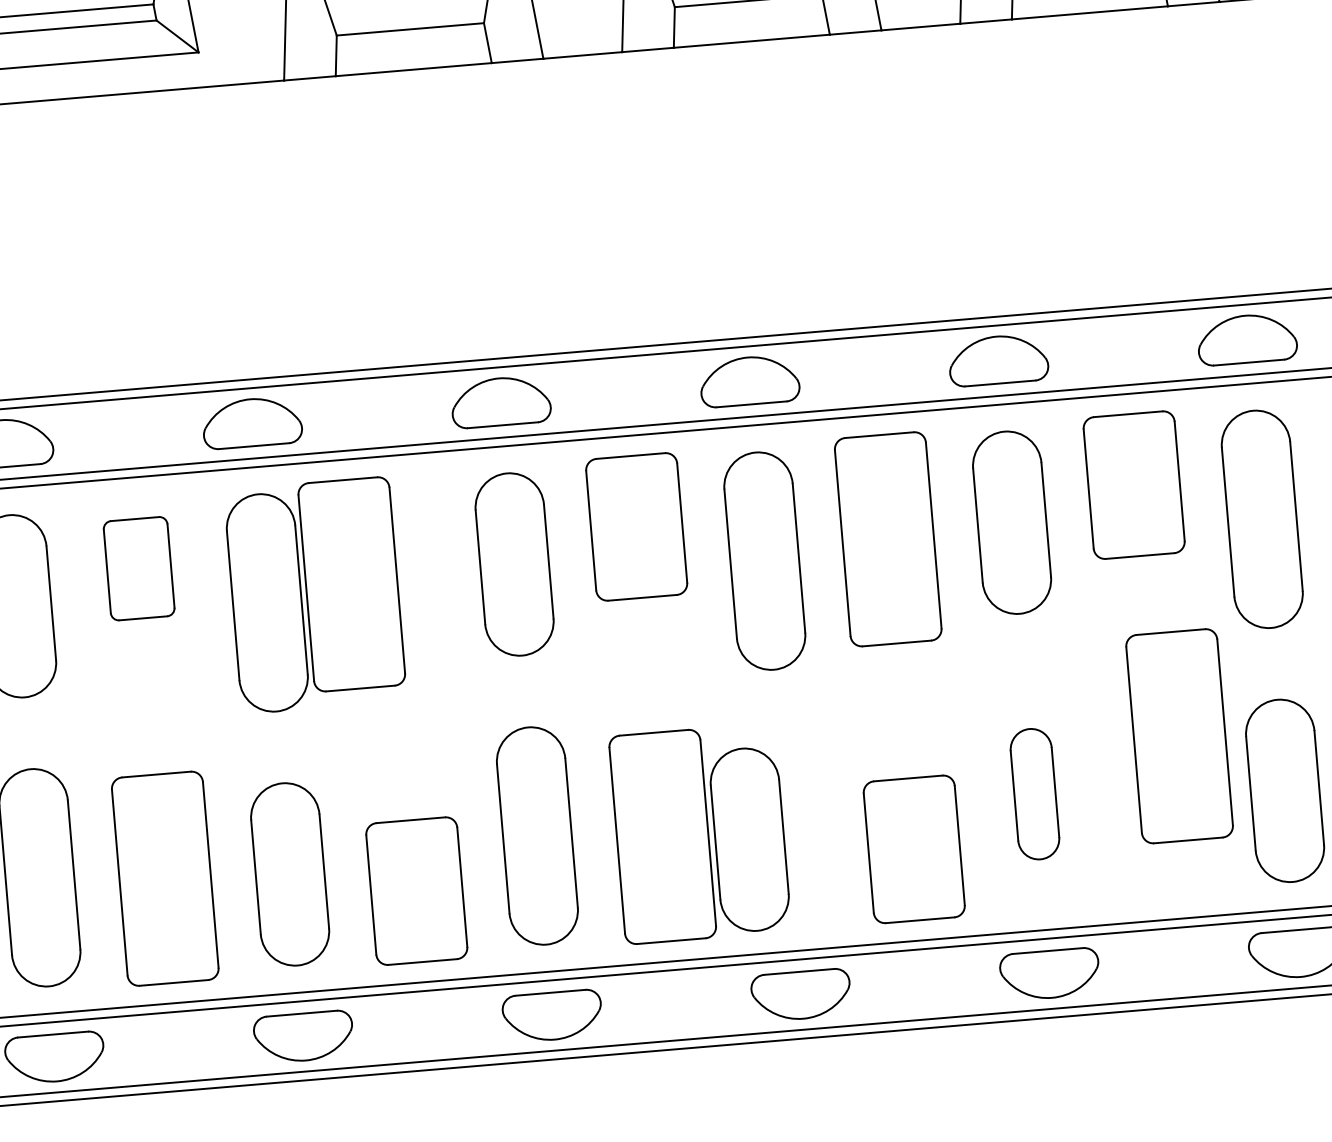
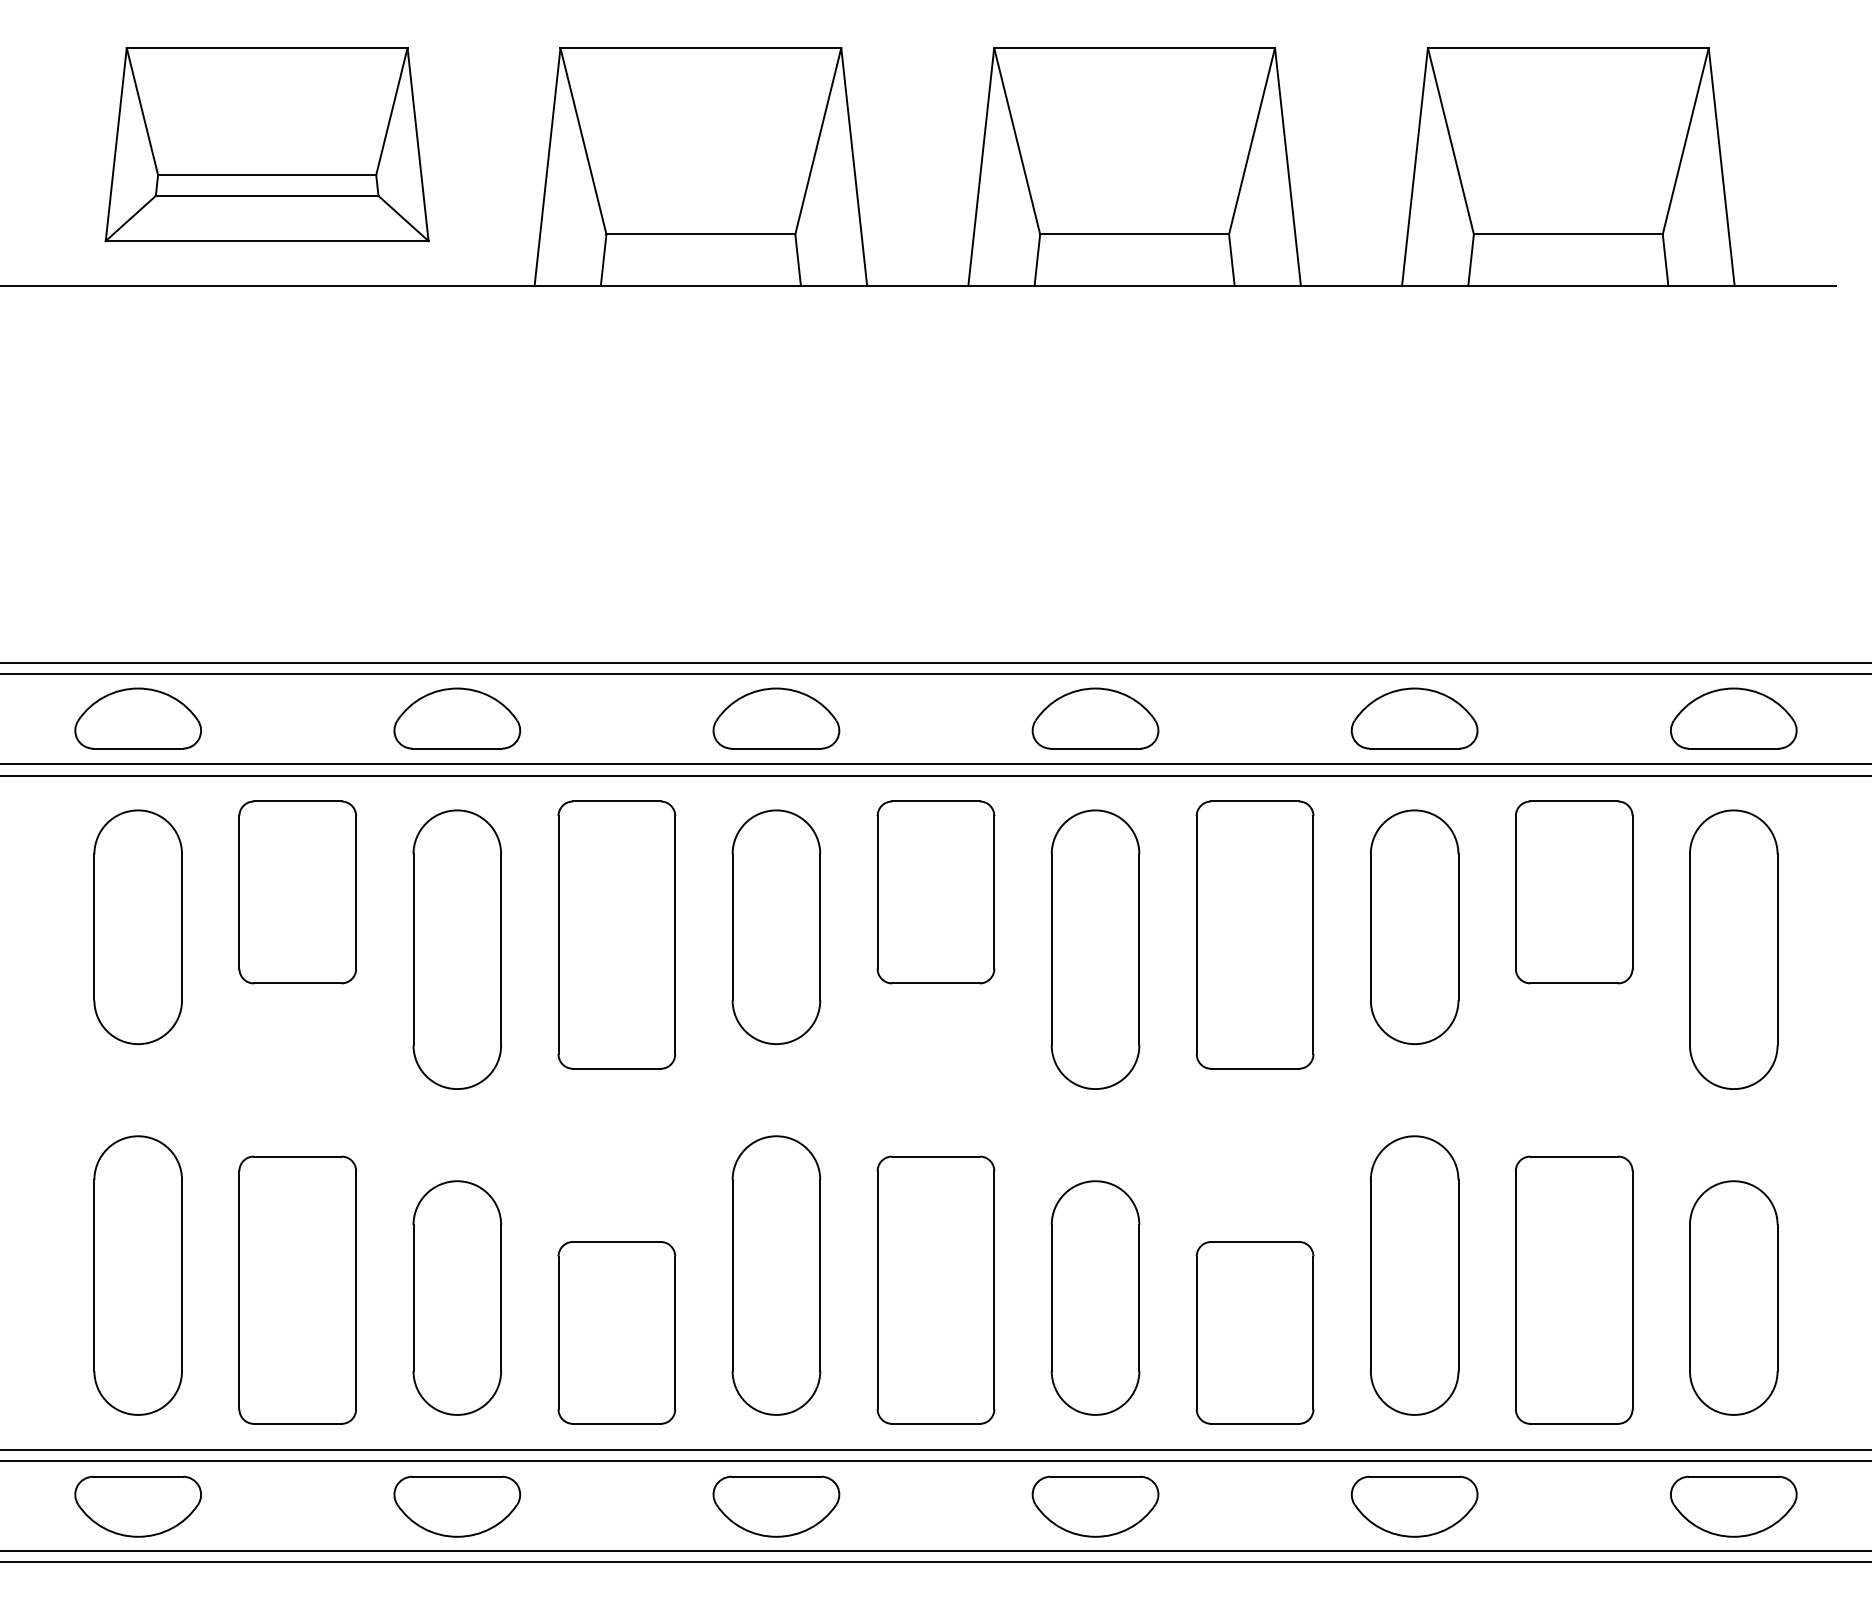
part: (139, 568) -> (297, 892), size x1.43
part: (351, 583) -> (616, 934), moved
part: (1179, 735) -> (1574, 1289), moved
part: (1034, 794) -> (1414, 1275), size x1.67
part: (749, 839) -> (1095, 1297), moved

